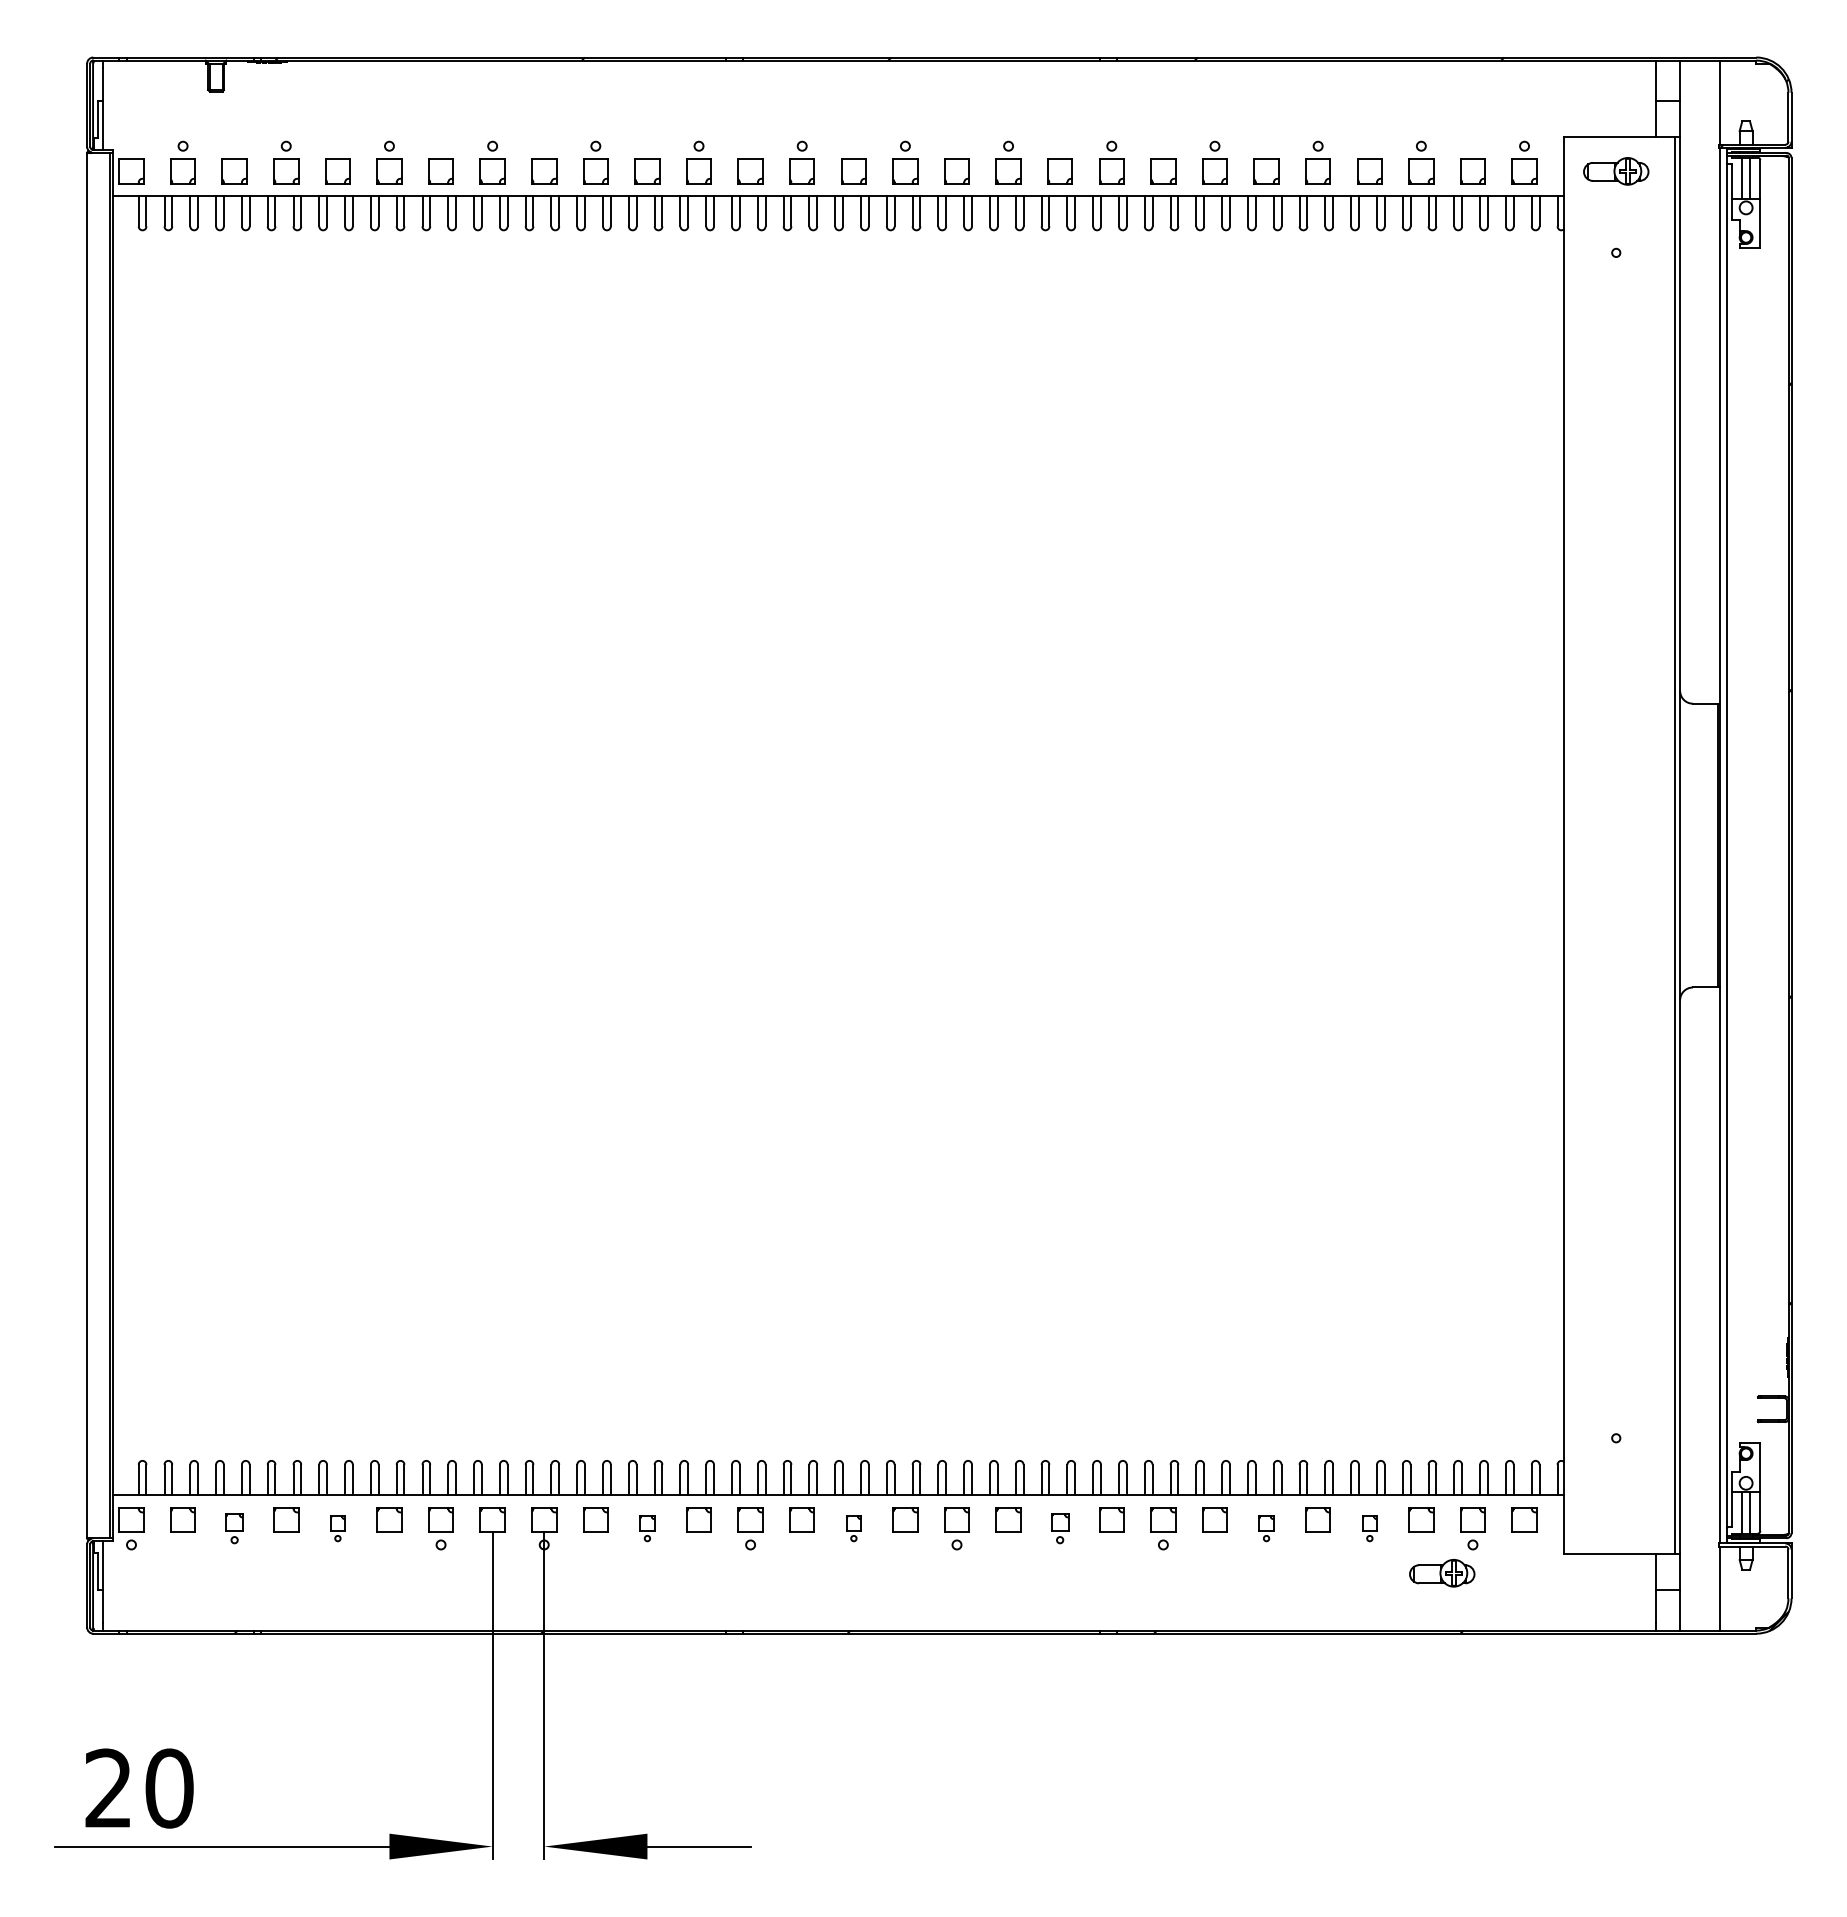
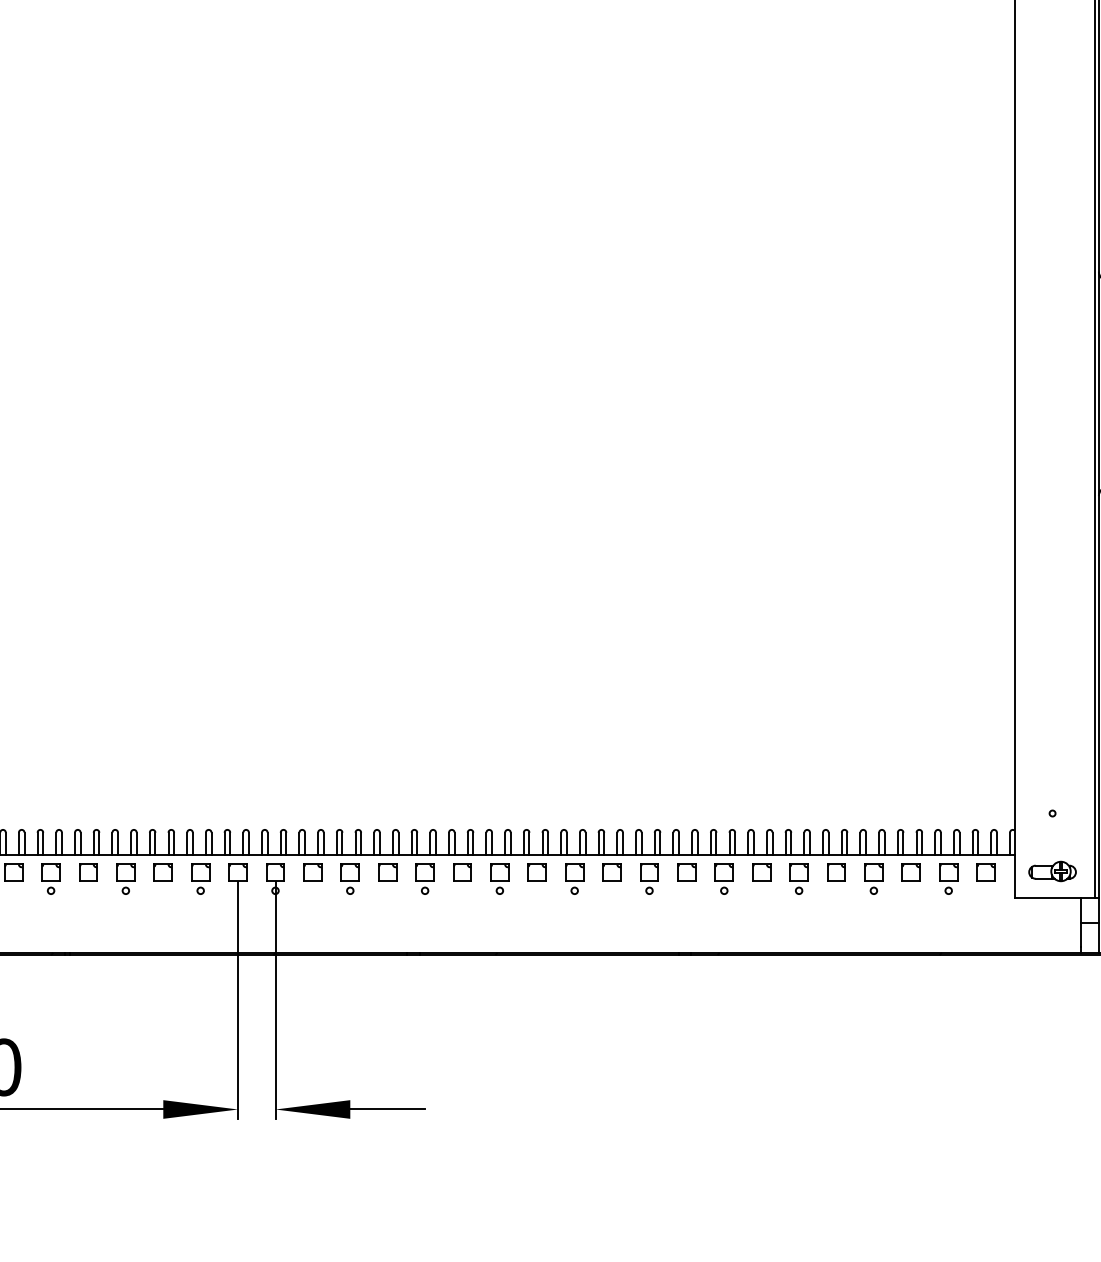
part: (234, 1528) -> (50, 878), size x1.43
part: (337, 1528) -> (125, 878), size x1.67
part: (647, 1528) -> (350, 878), size x1.67
part: (853, 1528) -> (499, 878), size x1.67
part: (1059, 1528) -> (648, 878), size x1.43
part: (1266, 1528) -> (799, 878), size x1.67
part: (1369, 1528) -> (873, 878), size x1.67
part: (1442, 1573) -> (1052, 871), moved

